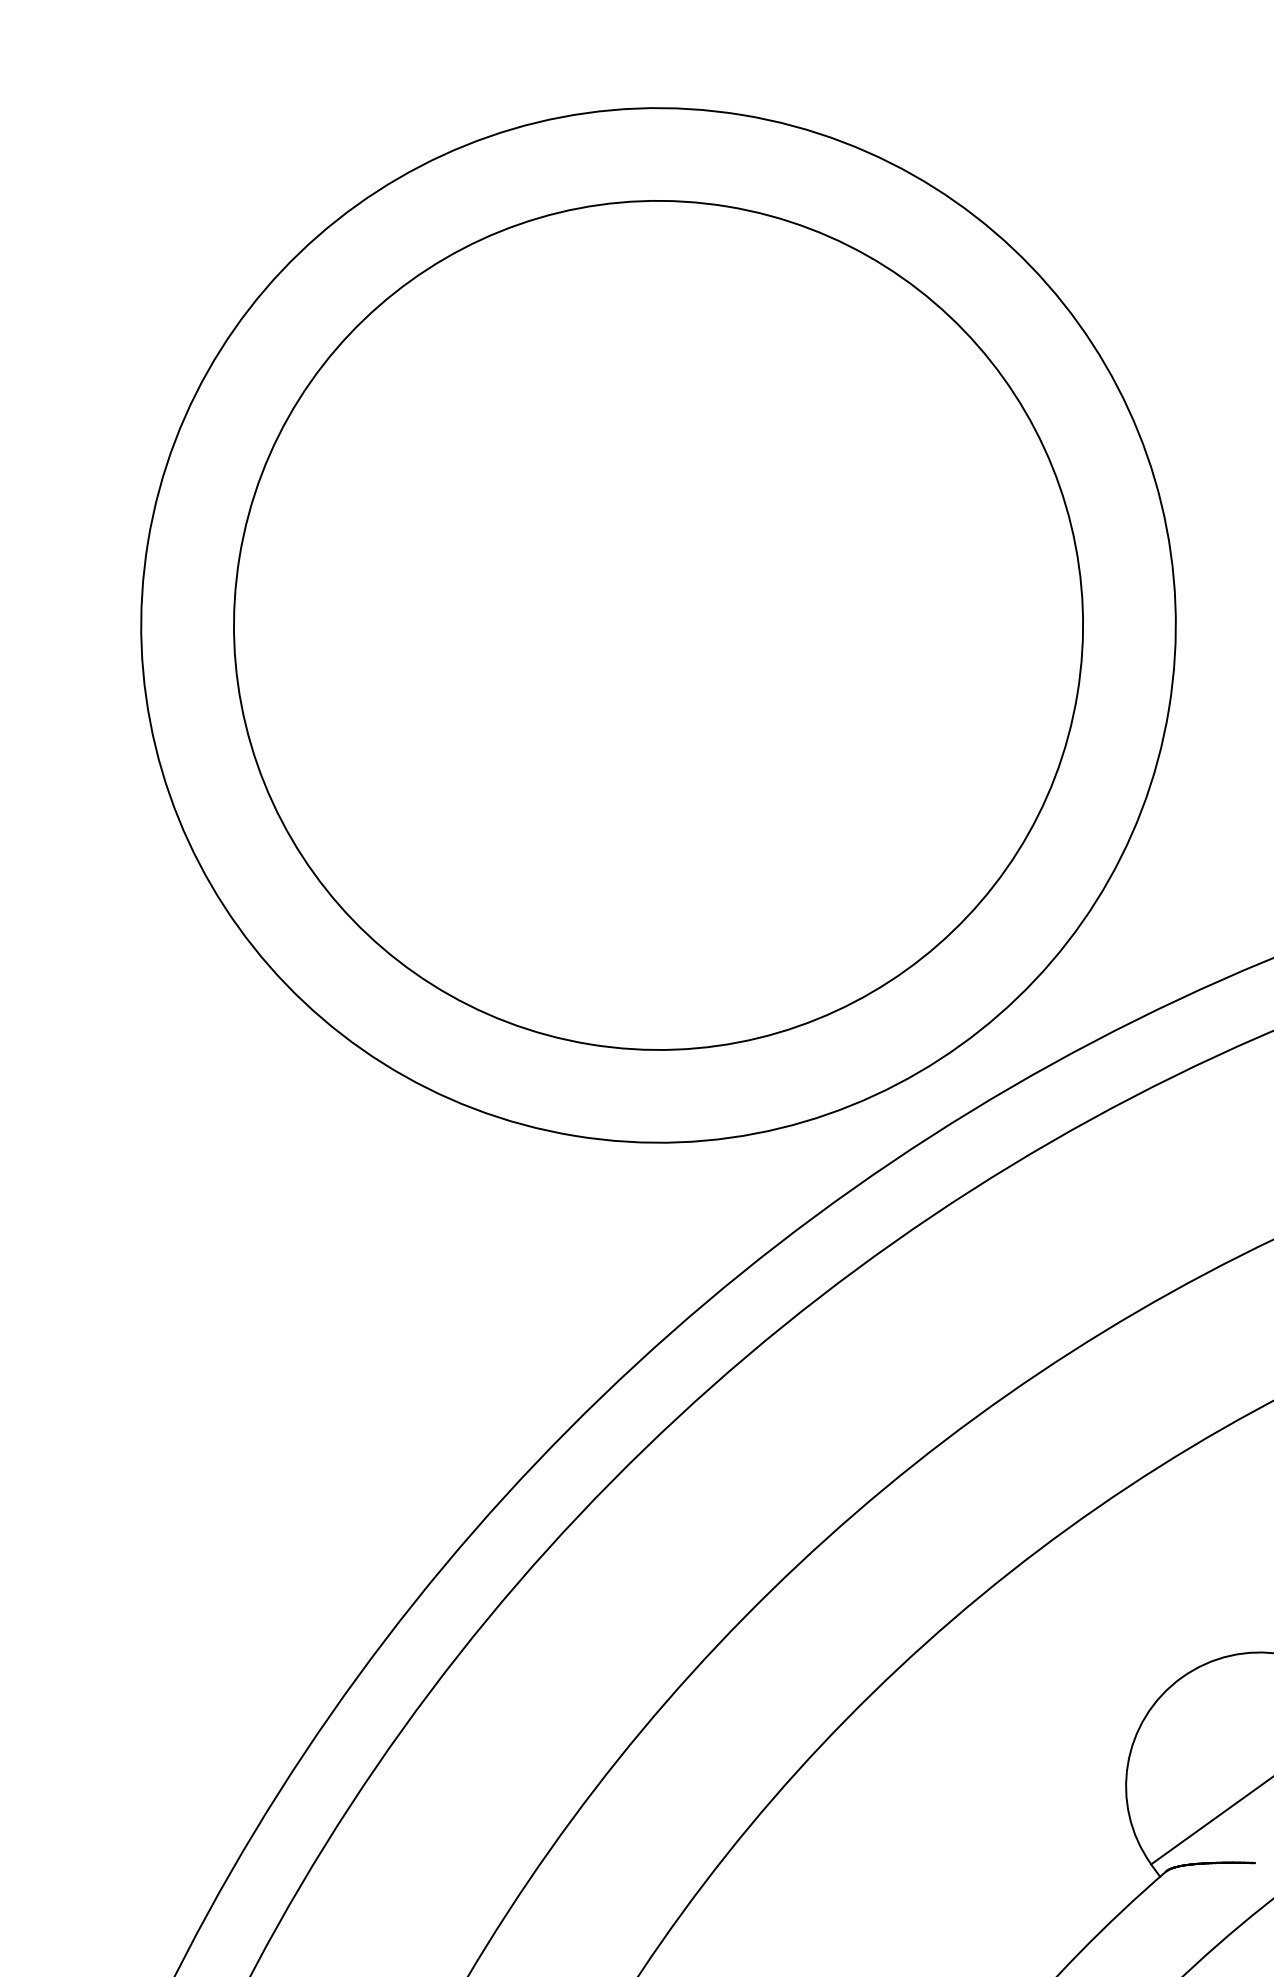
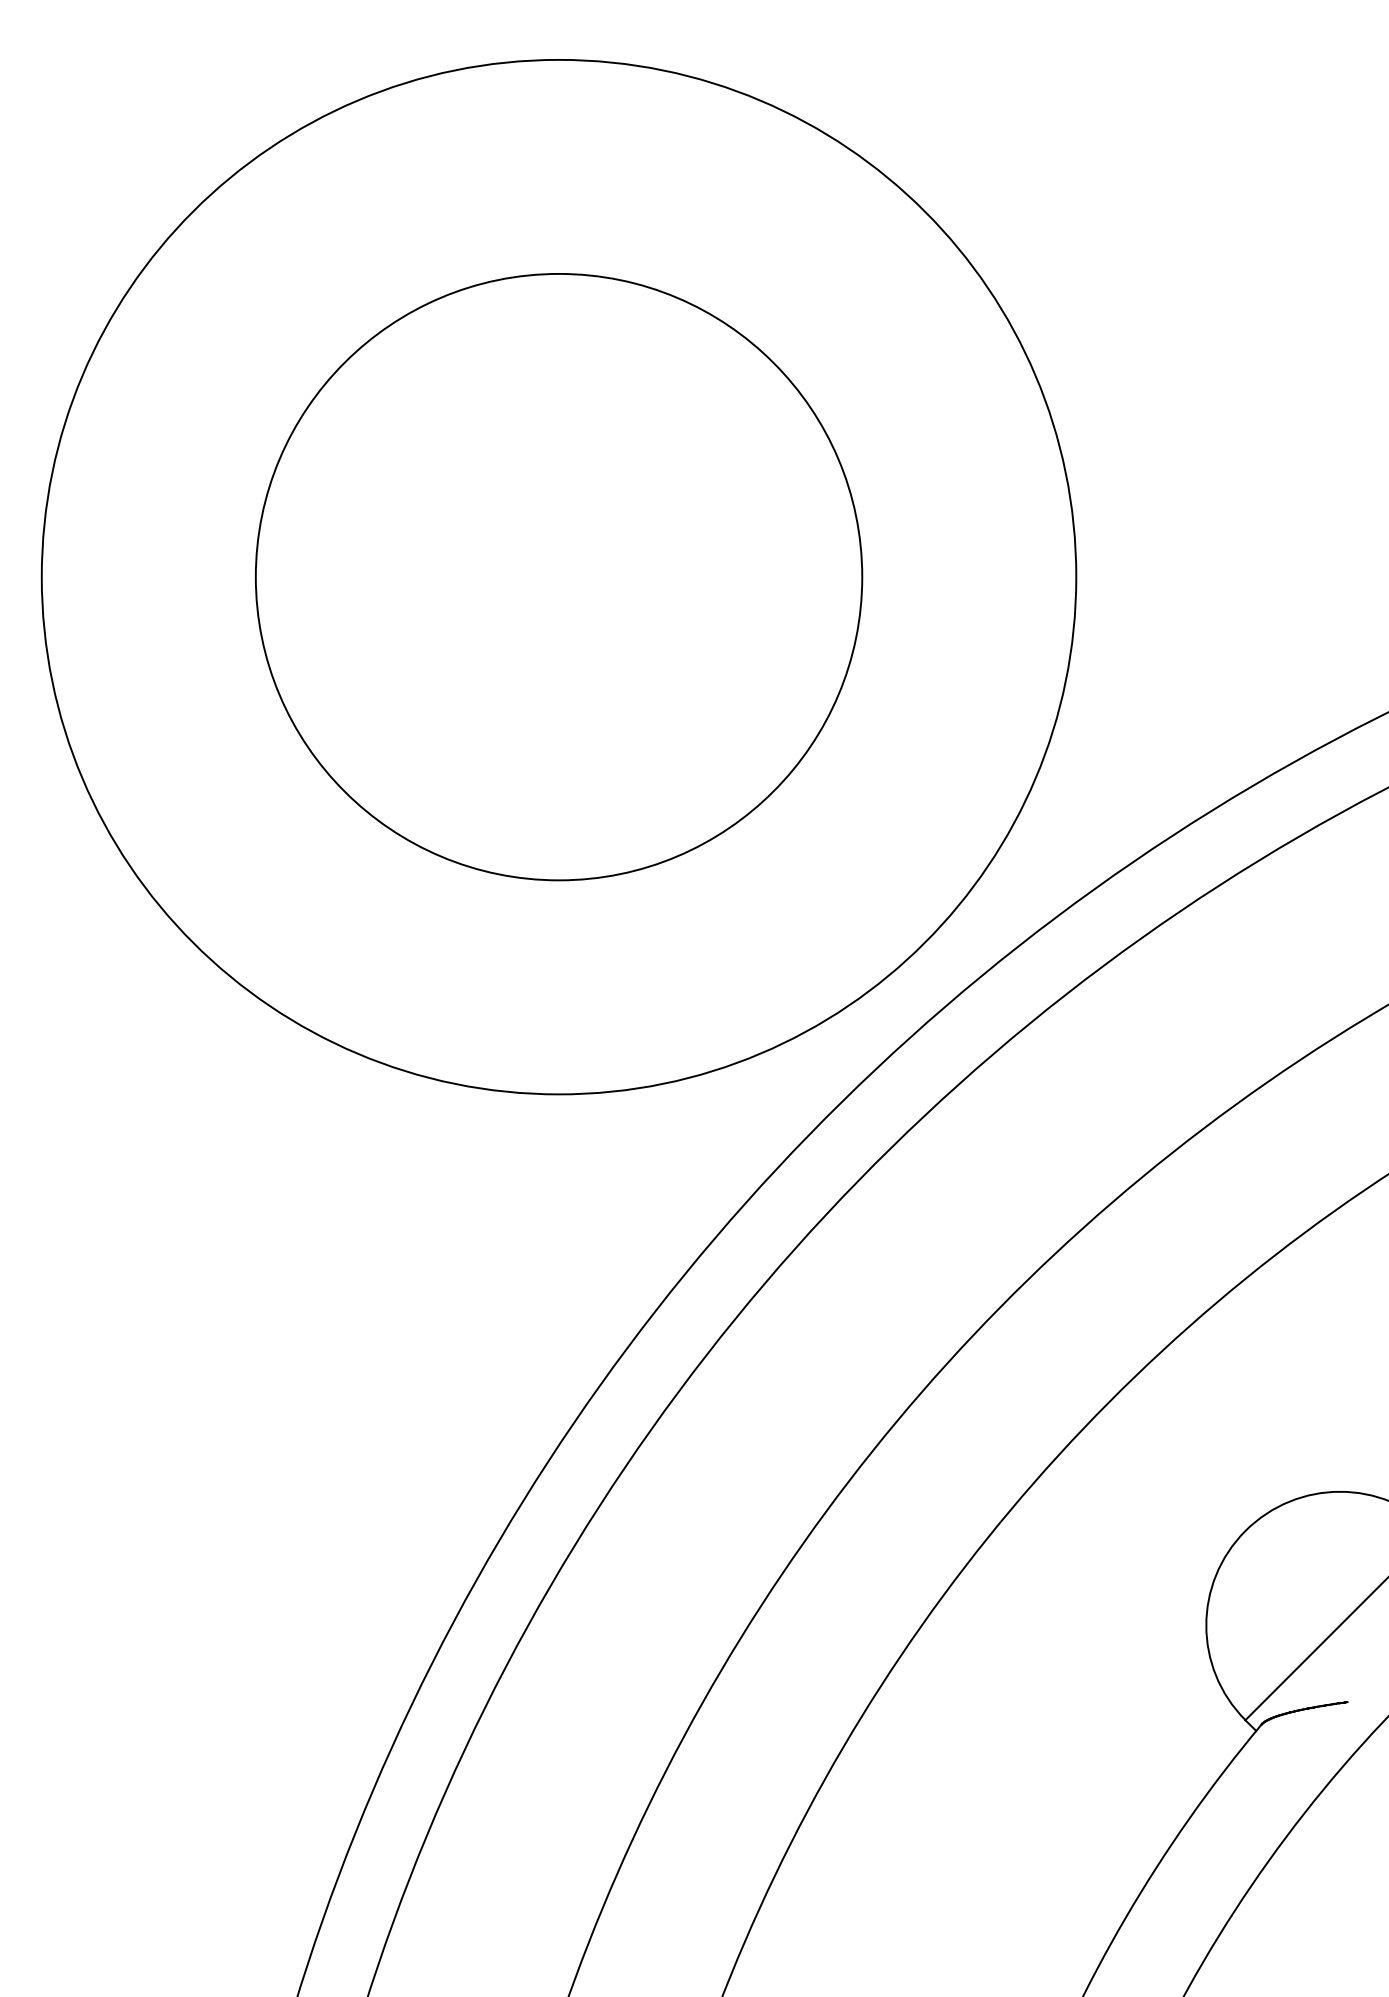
circle: (658, 624) -> (558, 576), size x0.71

